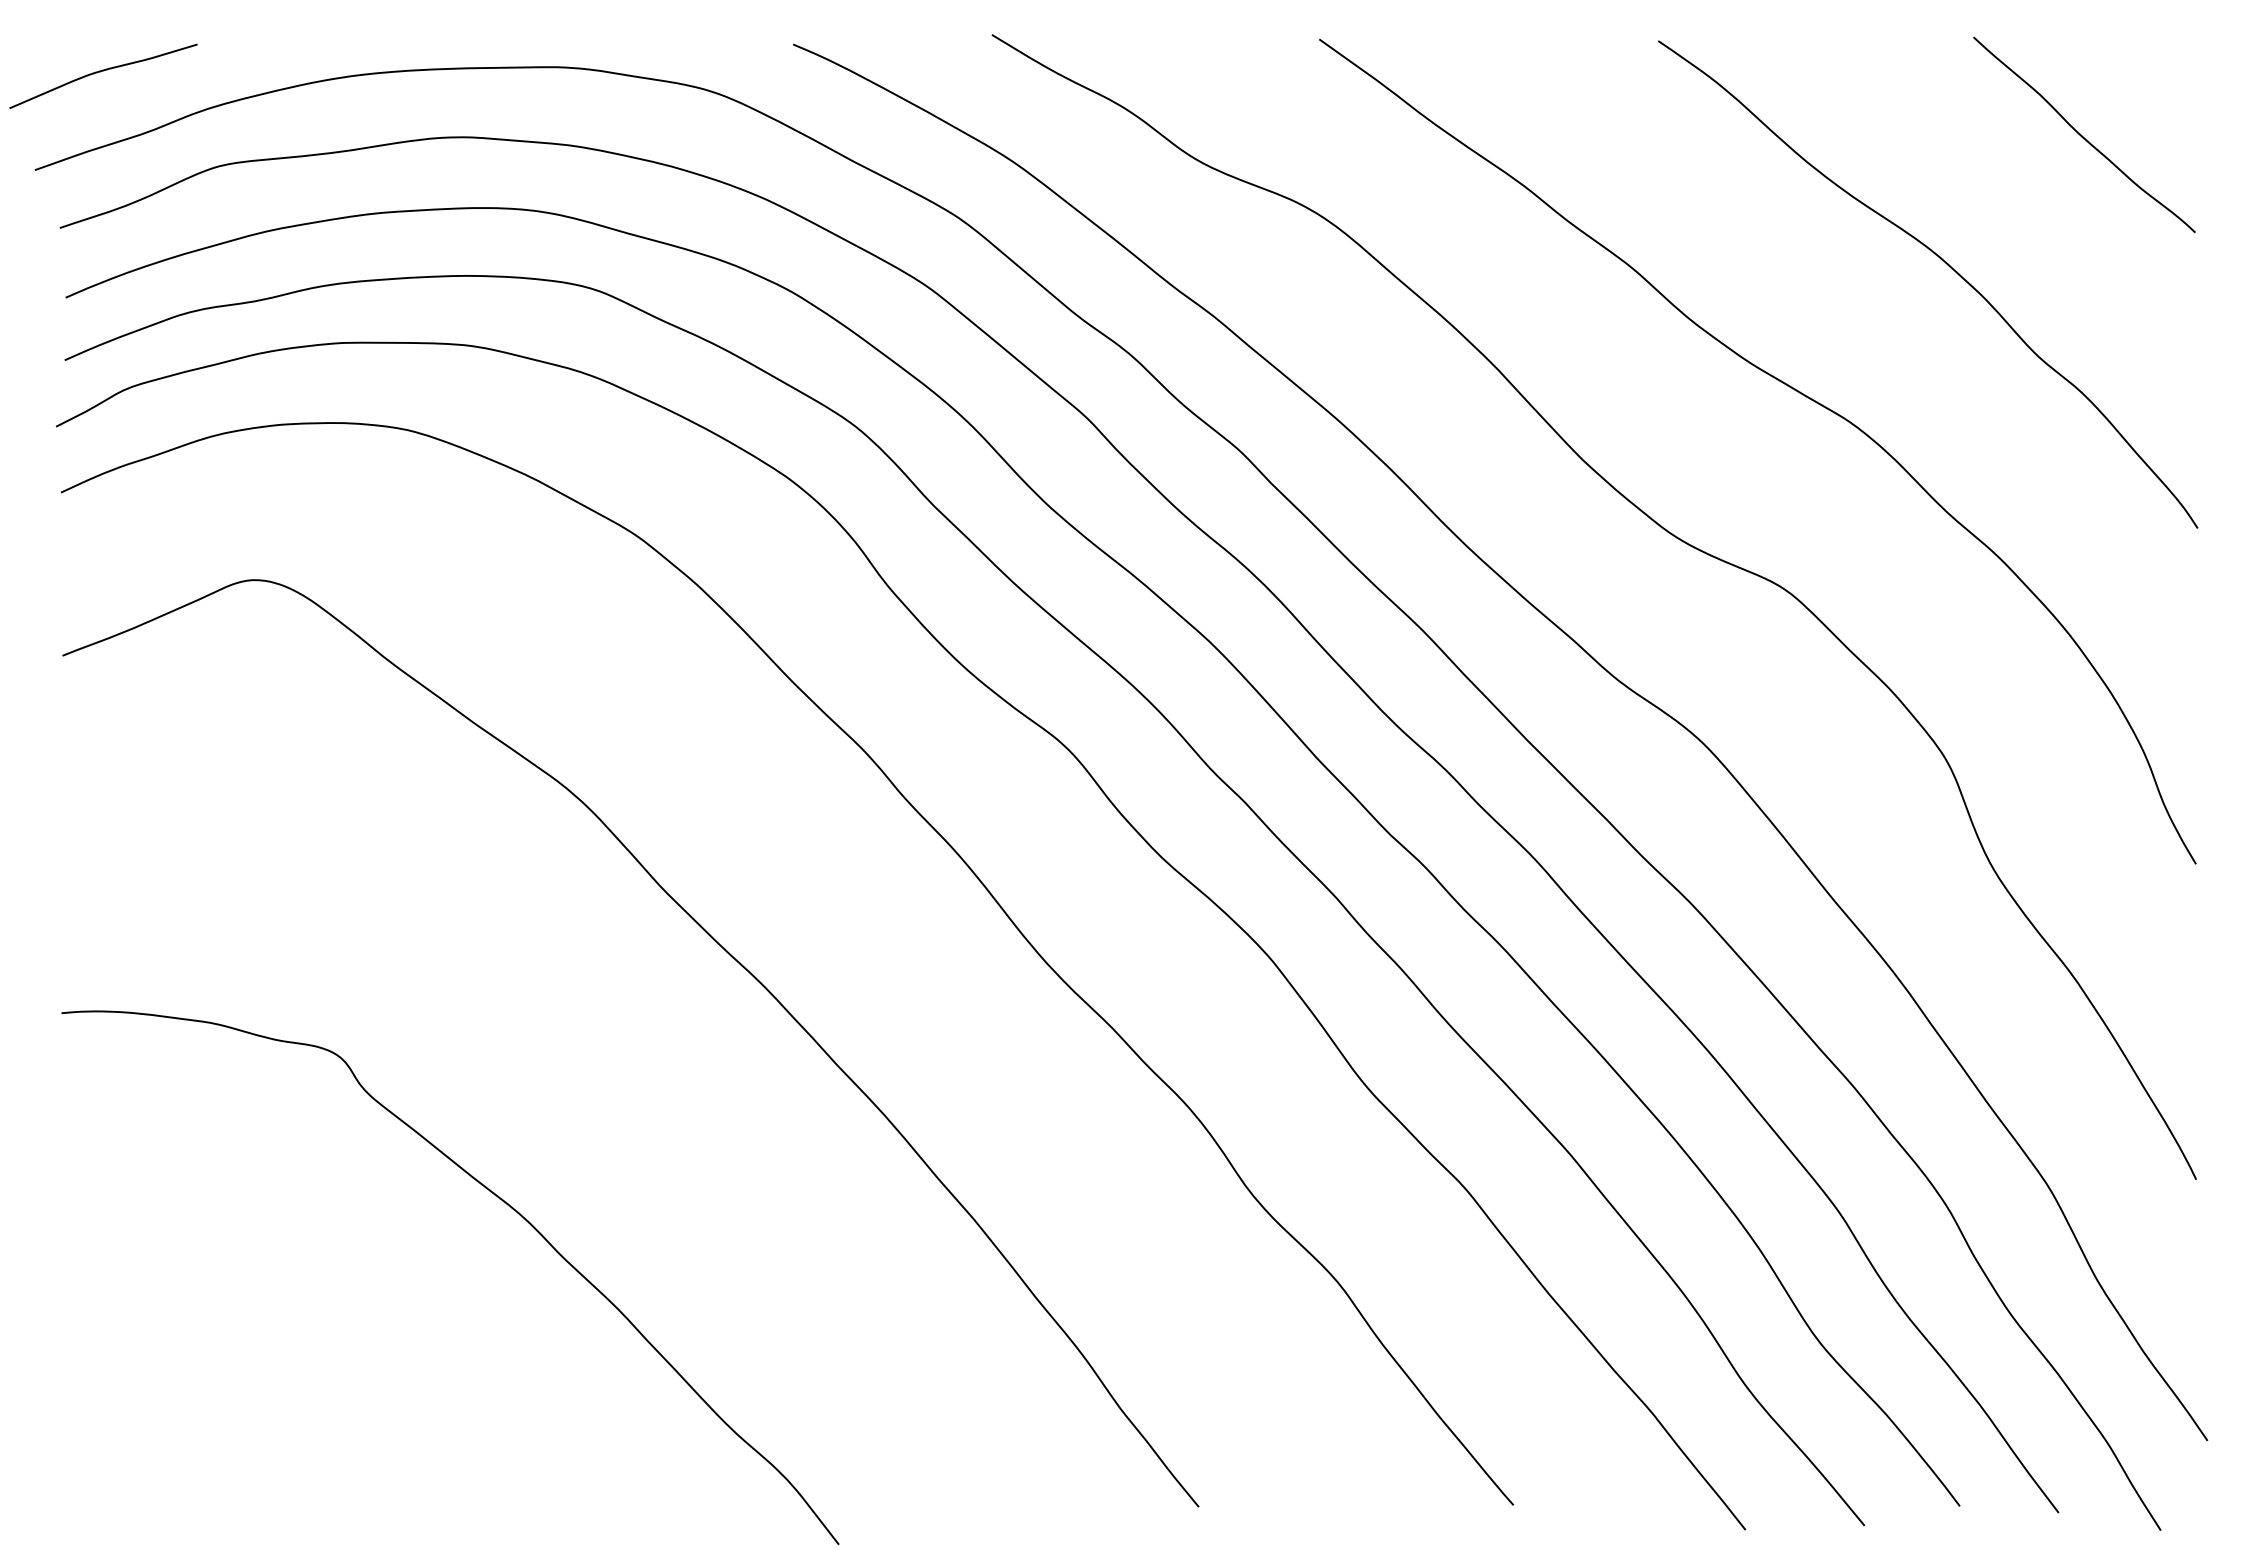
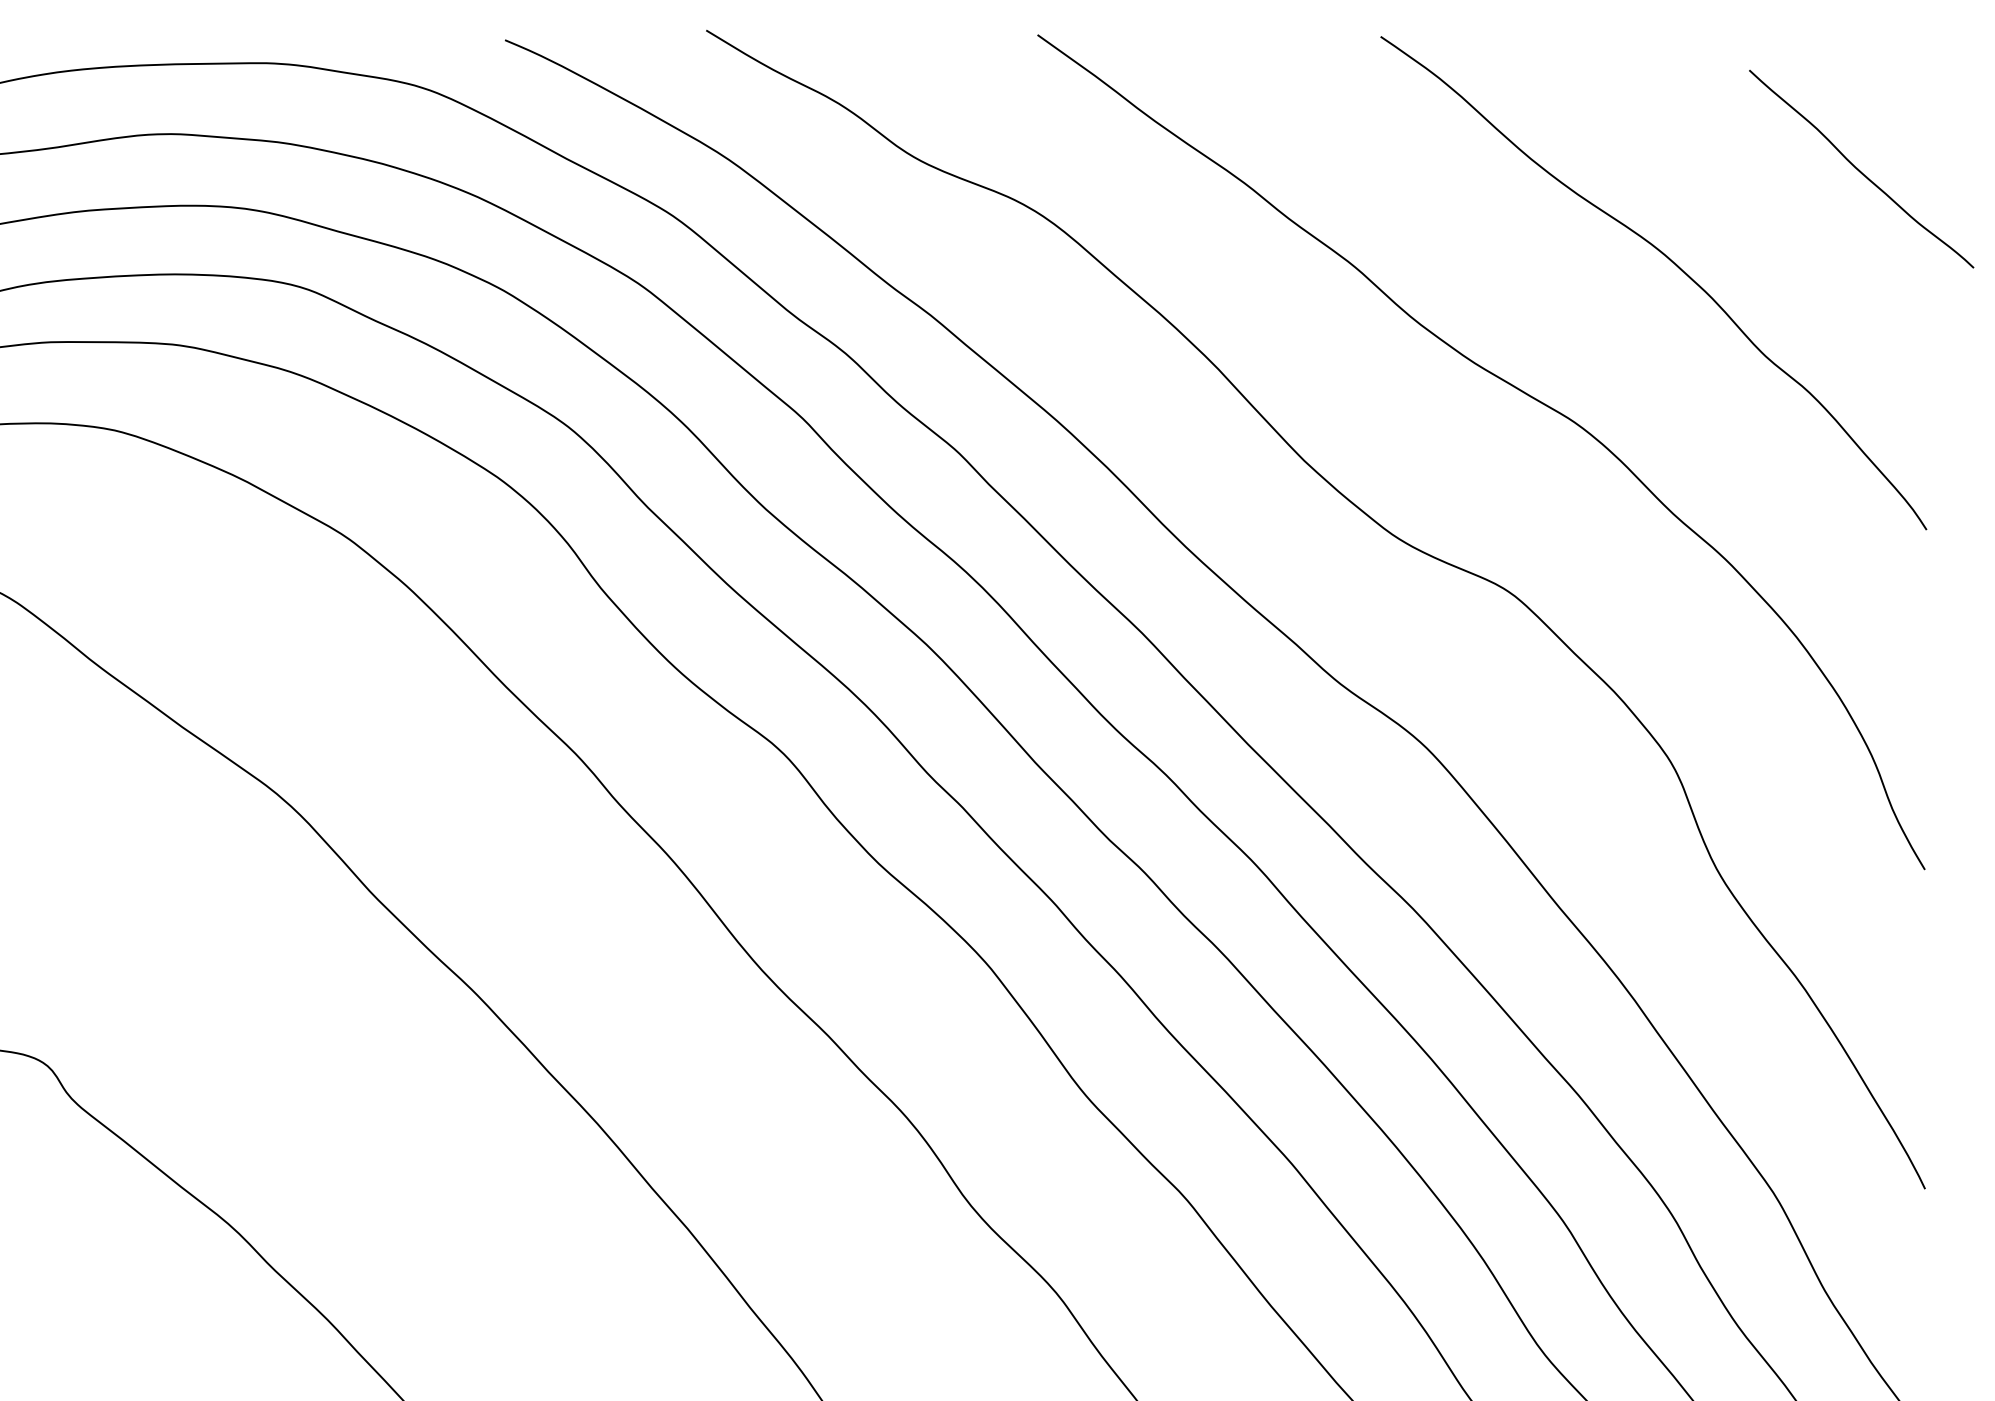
curve: (2082, 135) -> (1859, 169), moved

